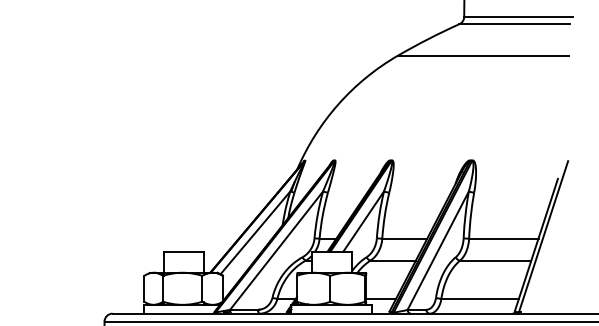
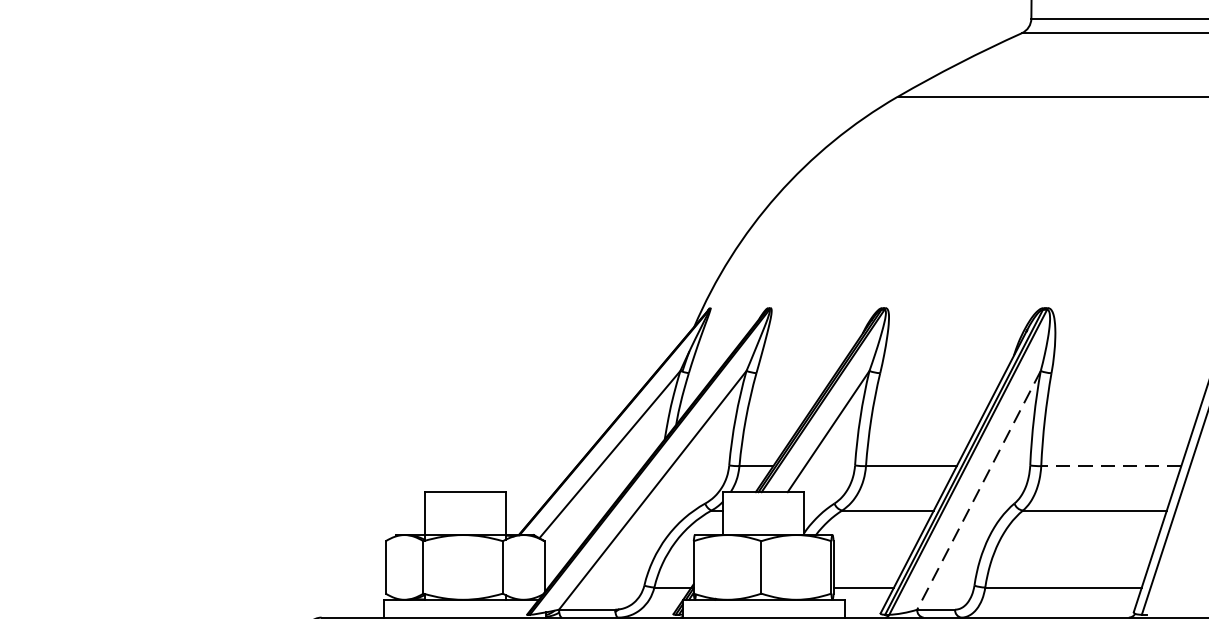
line: (503, 238) -> (1110, 465), solid -> dashed
line: (438, 250) -> (979, 490), solid -> dashed

